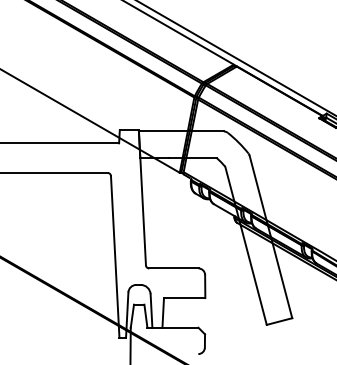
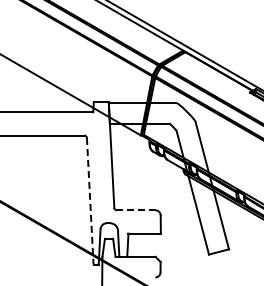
line: (115, 257) -> (90, 201), solid -> dashed
line: (172, 268) -> (135, 210), solid -> dashed

